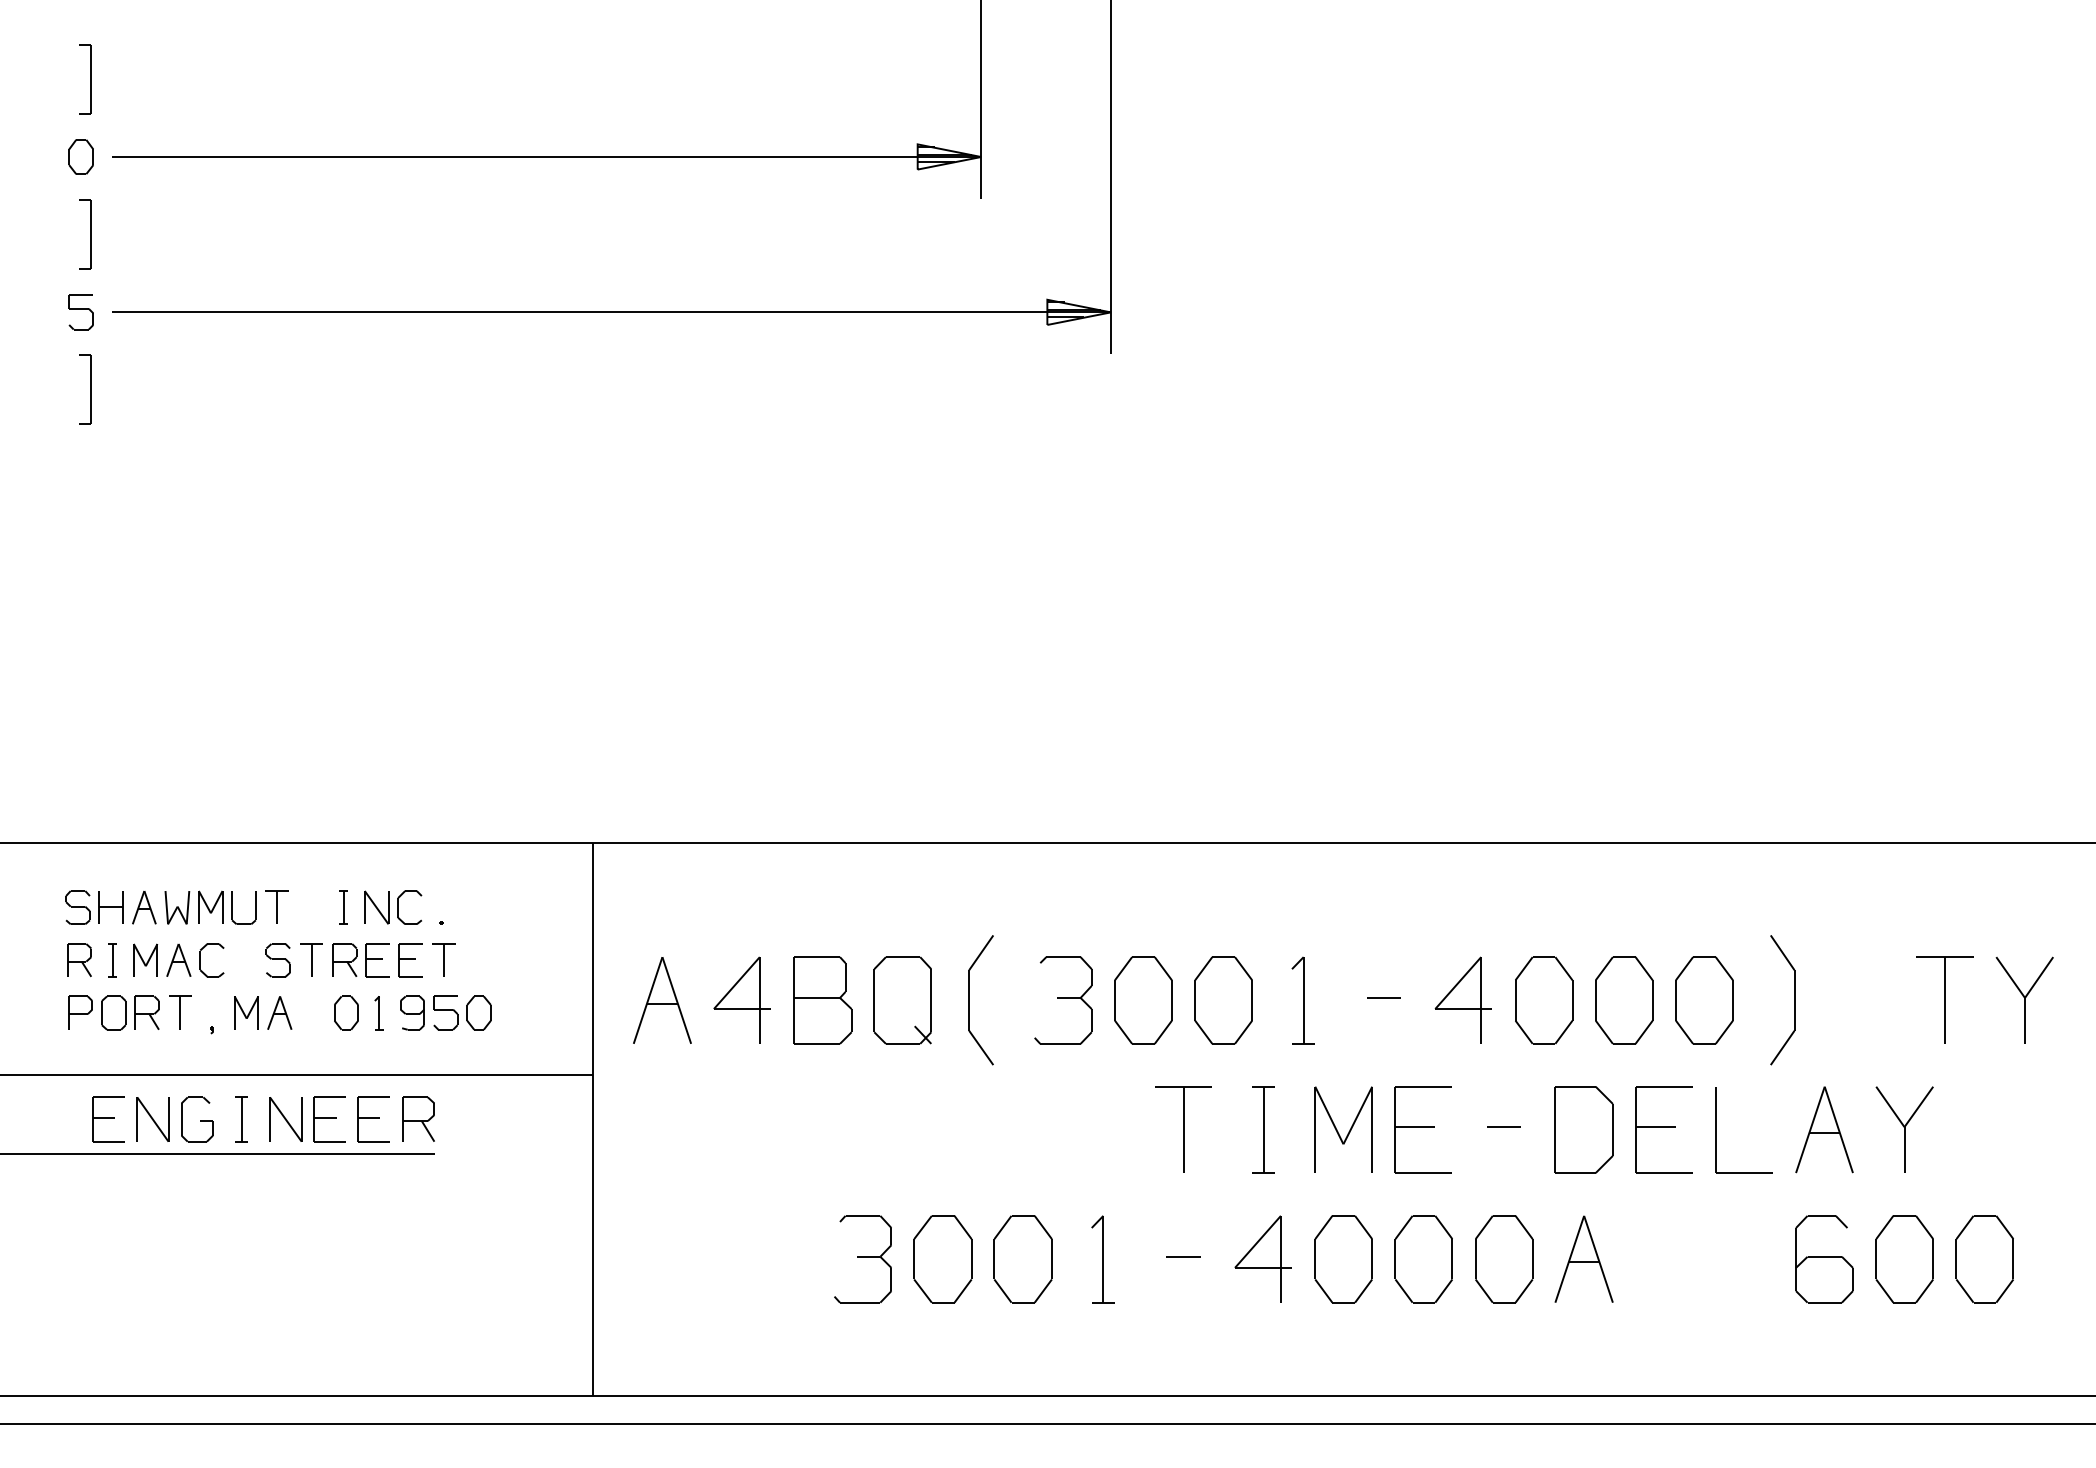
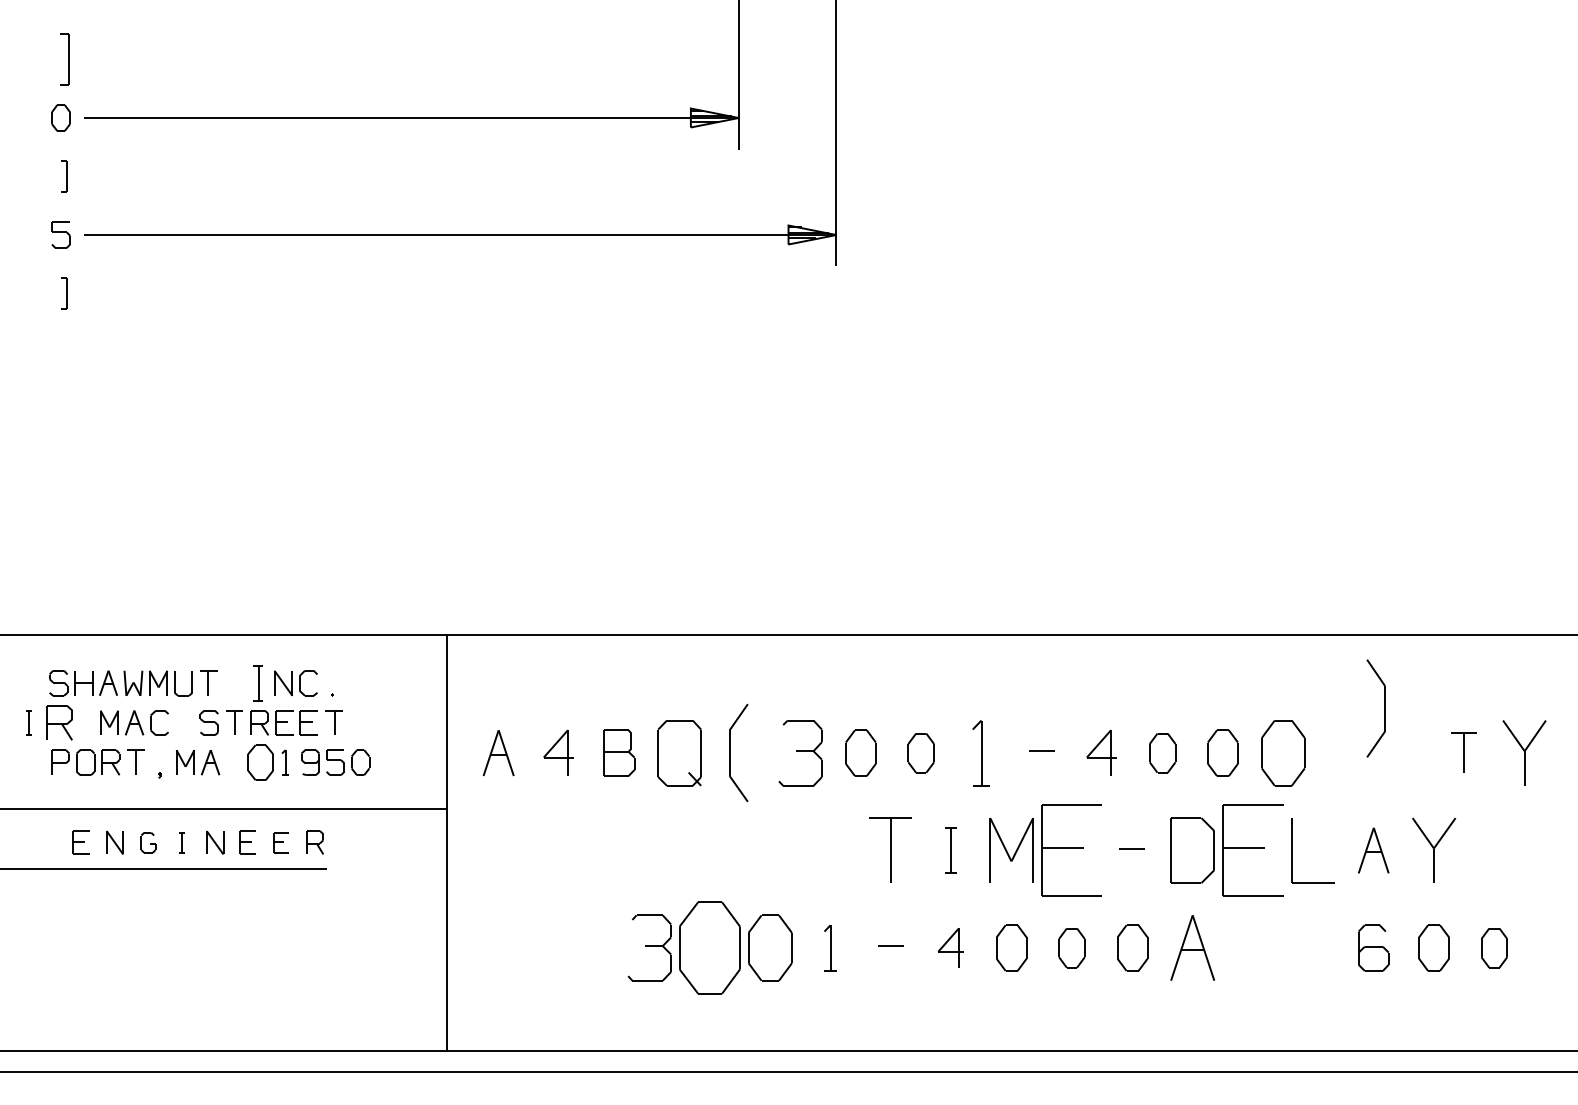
part: (85, 234) -> (64, 176), size x0.6
part: (85, 389) -> (64, 293), size x0.6
part: (343, 907) -> (258, 683), size x1.4
part: (79, 960) -> (59, 723), size x1.4
part: (112, 960) -> (28, 723), moved
part: (741, 999) -> (558, 752), size x0.7
part: (1462, 999) -> (1101, 752), size x0.7
part: (1944, 999) -> (1464, 752), size x0.6
part: (662, 1000) -> (498, 753), size x0.7
part: (822, 1000) -> (619, 753), size x0.7
part: (1143, 1000) -> (860, 753), size x0.7
part: (1223, 1000) -> (921, 753), size x0.6
part: (1544, 1000) -> (1162, 753), size x0.6
part: (1624, 1000) -> (1223, 753), size x0.7
part: (1794, 1000) -> (1384, 708), moved
part: (346, 1012) -> (260, 762), size x1.4
part: (418, 1118) -> (314, 842), size x0.7
part: (108, 1119) -> (81, 842), size x0.7
part: (152, 1119) -> (114, 842), size x0.7
part: (197, 1119) -> (148, 842), size x0.6
part: (241, 1119) -> (181, 842), size x0.6
part: (285, 1119) -> (214, 842), size x0.7
part: (329, 1119) -> (247, 842), size x0.7
part: (373, 1119) -> (281, 842), size x0.6
part: (1263, 1129) -> (951, 850), size x0.7
part: (1422, 1129) -> (1070, 850), size x1.4
part: (1663, 1129) -> (1252, 850), size x1.4
part: (1824, 1129) -> (1373, 850), size x0.7
part: (1262, 1258) -> (950, 947), size x0.6
part: (942, 1259) -> (709, 948), size x1.4
part: (1102, 1259) -> (830, 948), size x0.7
part: (1343, 1259) -> (1011, 948), size x0.7
part: (1423, 1259) -> (1071, 948), size x0.6
part: (1504, 1259) -> (1132, 948), size x0.7
part: (1824, 1259) -> (1373, 948), size x0.7
part: (1904, 1259) -> (1433, 948), size x0.7
part: (1984, 1259) -> (1494, 948), size x0.6

